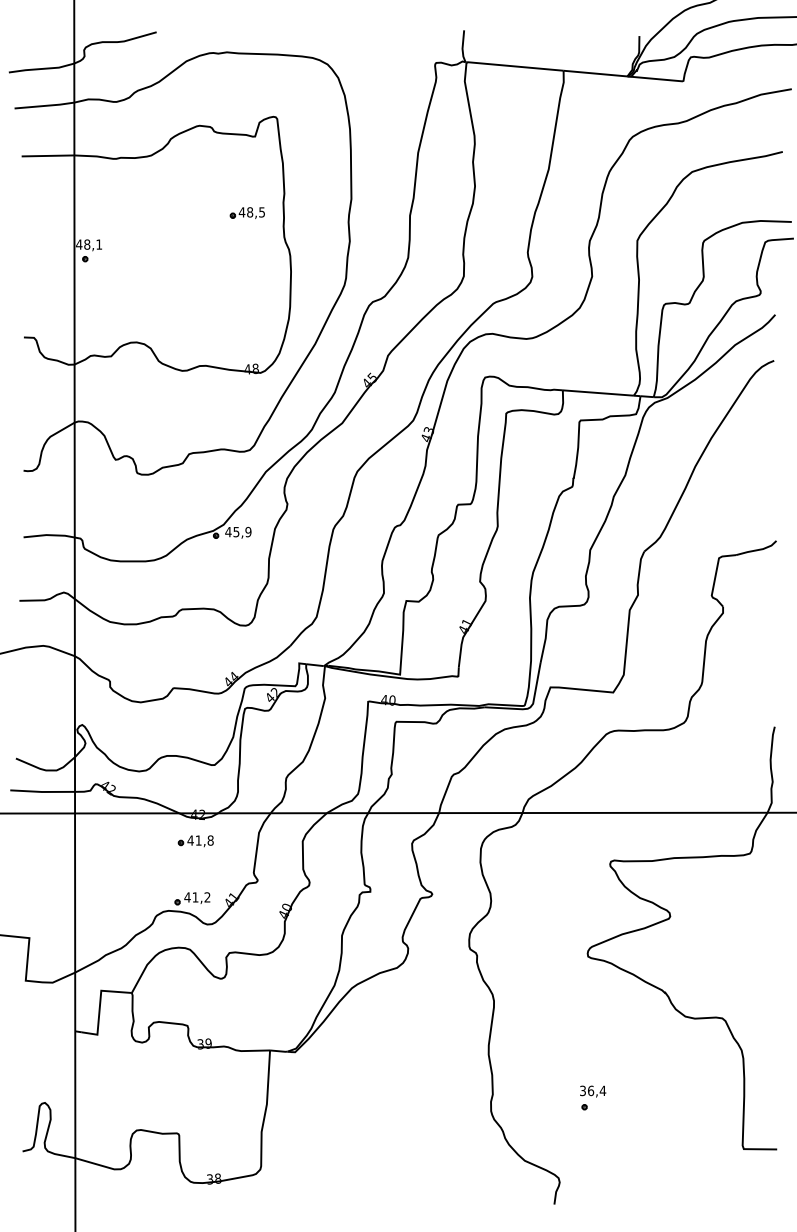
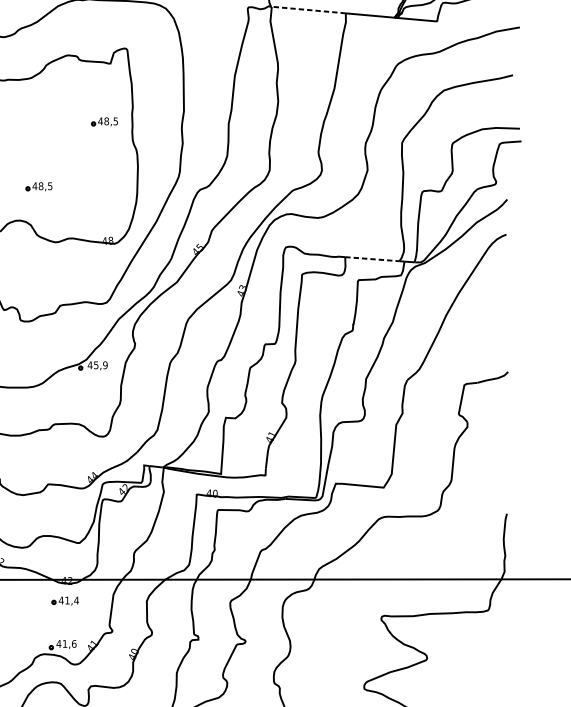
line: (513, 66) -> (307, 10), solid -> dashed
part: (160, 297) -> (38, 186), added
line: (598, 393) -> (372, 259), solid -> dashed
text: (210, 840) -> (76, 600), 41,8 -> 41,4
text: (207, 897) -> (74, 644), 41,2 -> 41,6

